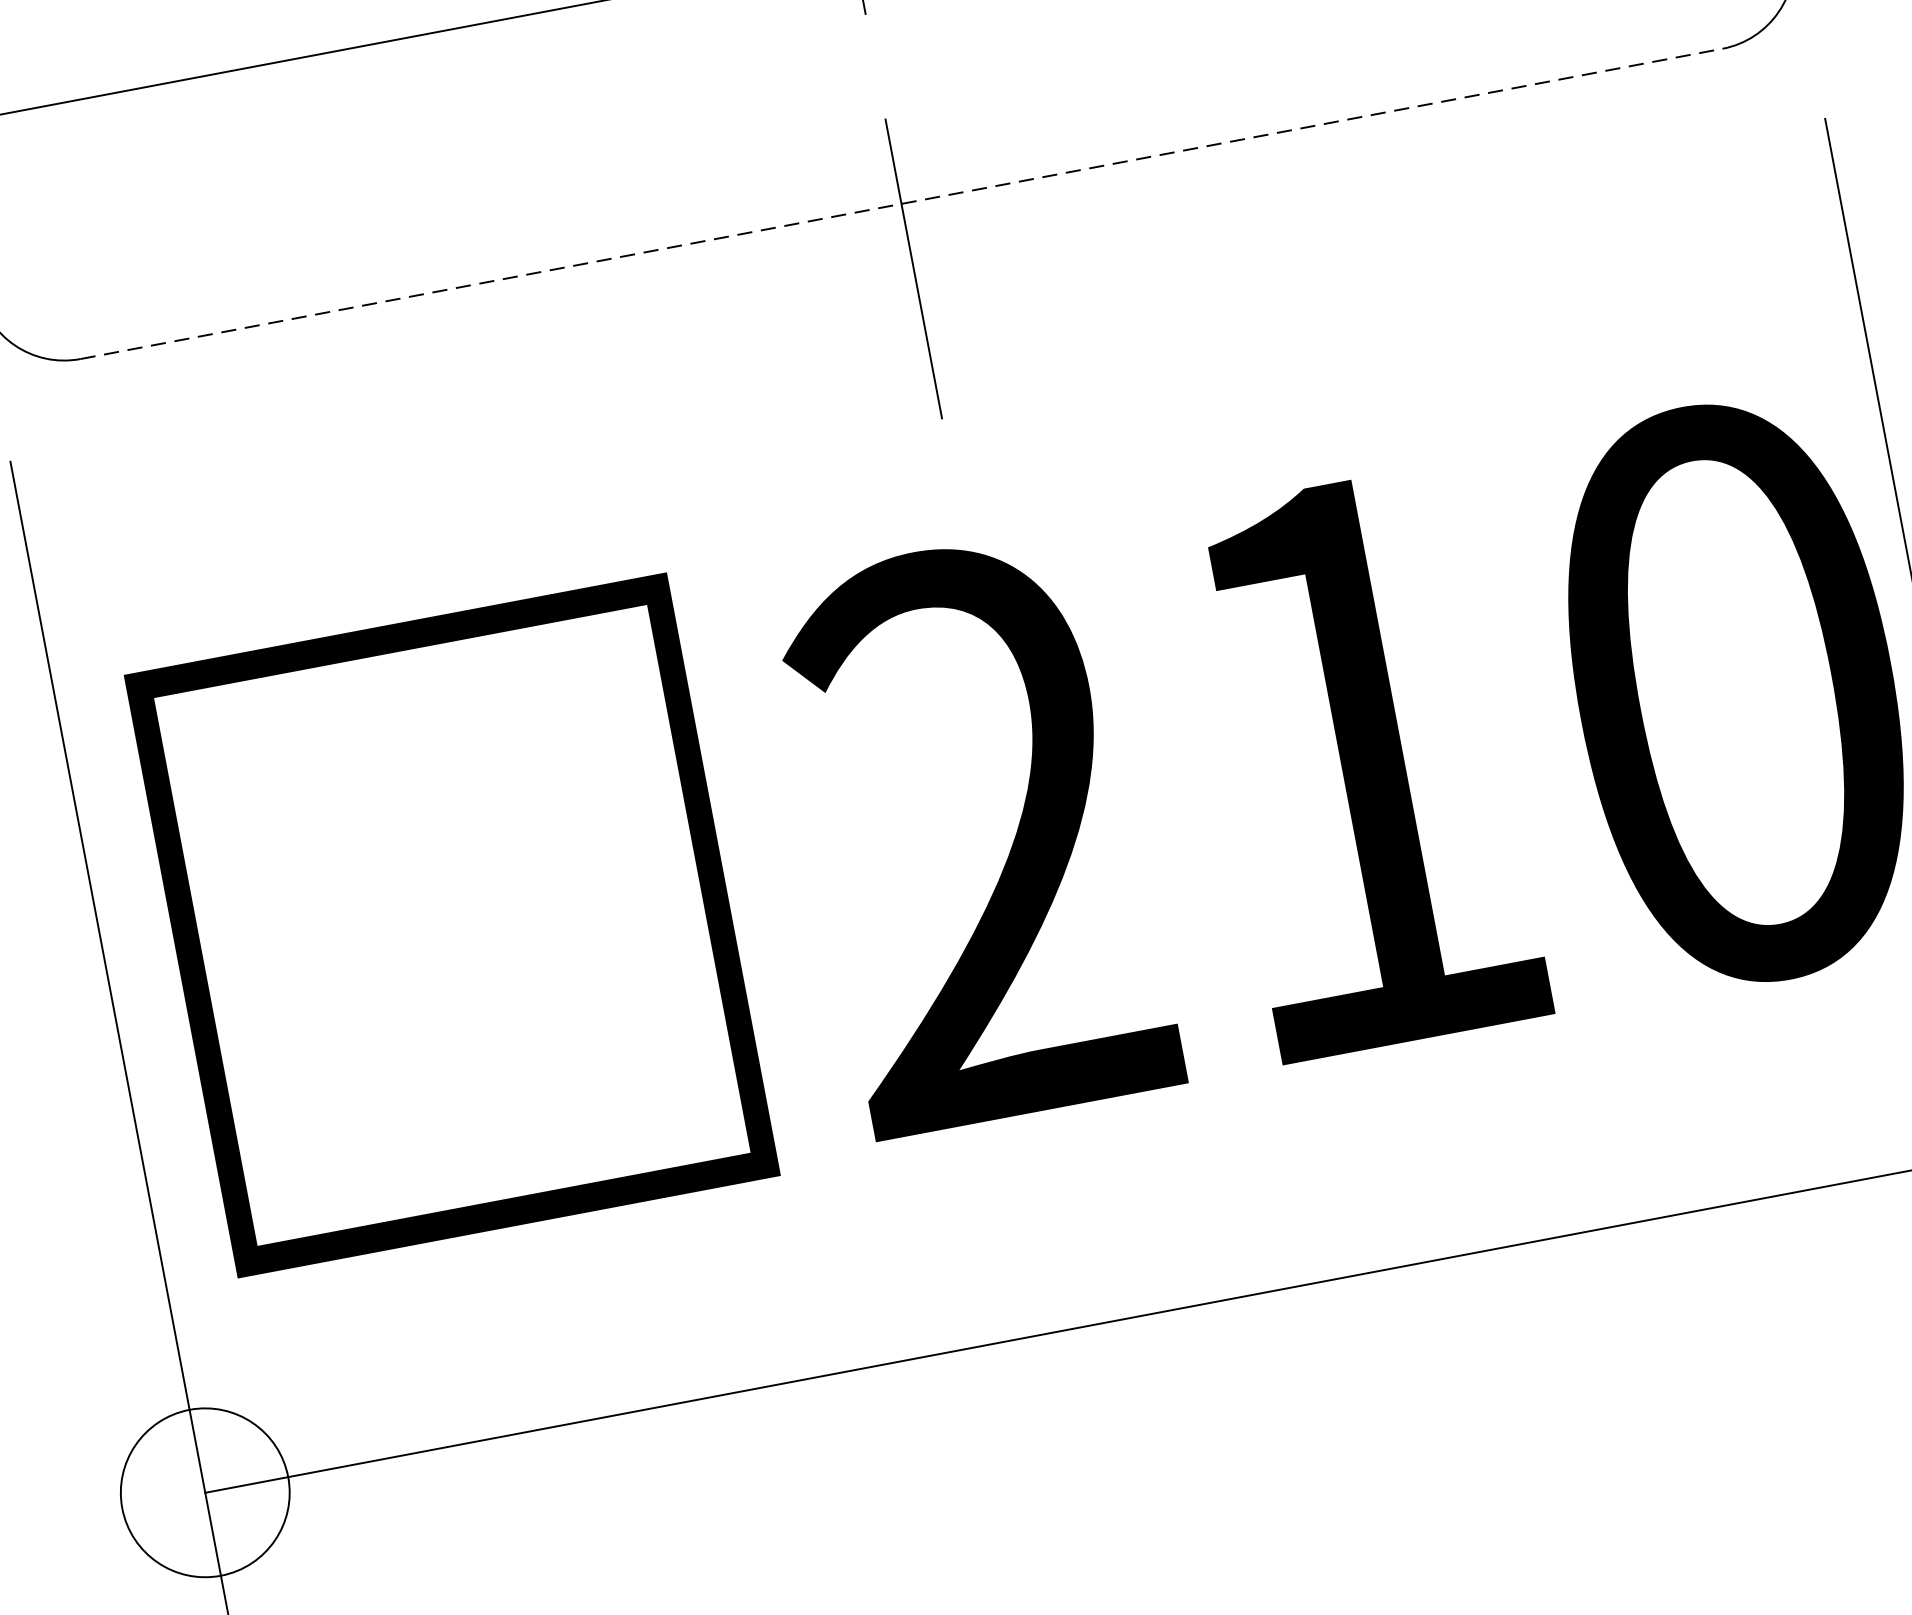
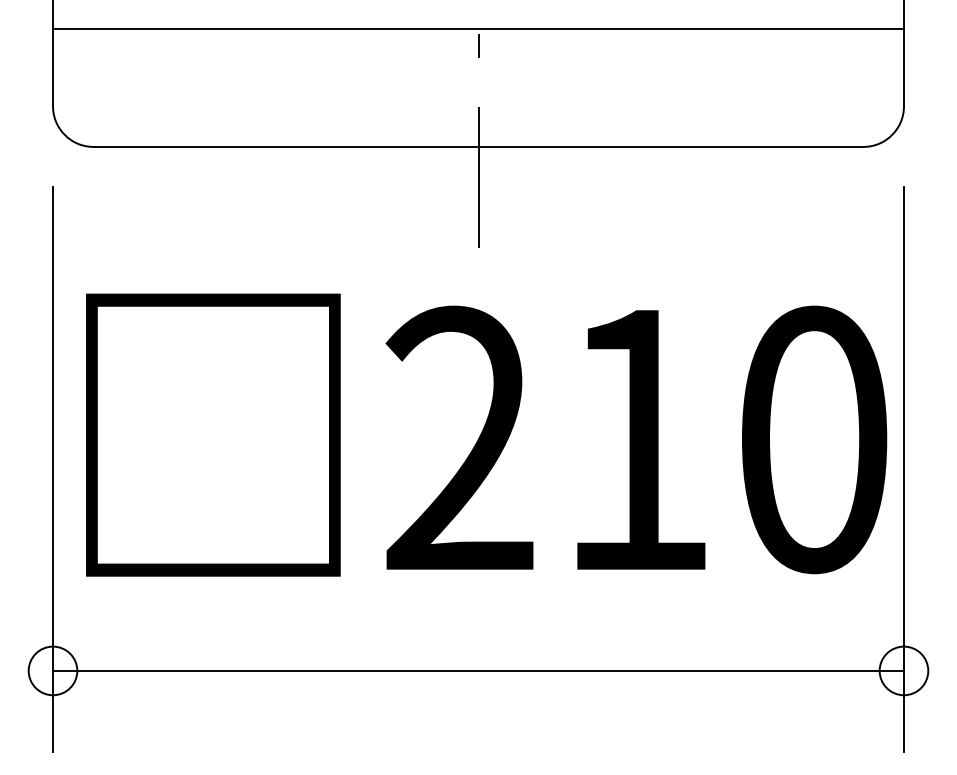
line: (901, 202) -> (478, 146), dashed -> solid
circle: (203, 1492) -> (52, 670), size x0.62

